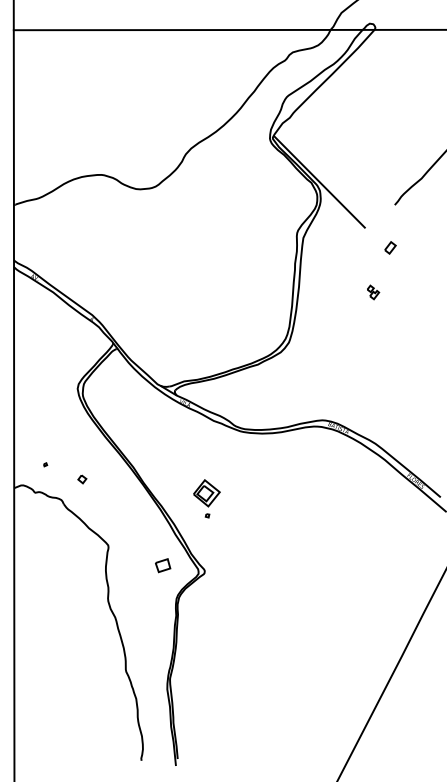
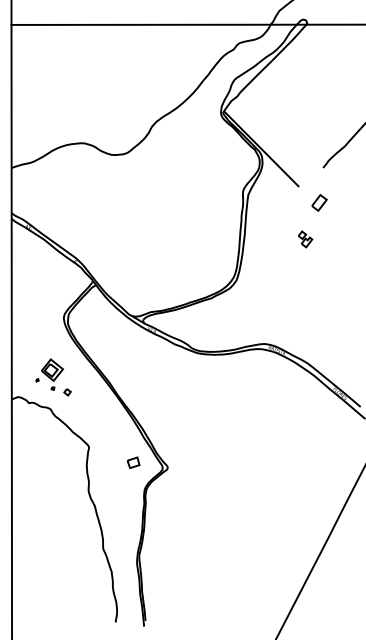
part: (390, 247) -> (319, 202), size x1.67
part: (373, 292) -> (305, 239), size x1.43
part: (206, 498) -> (52, 374), moved

